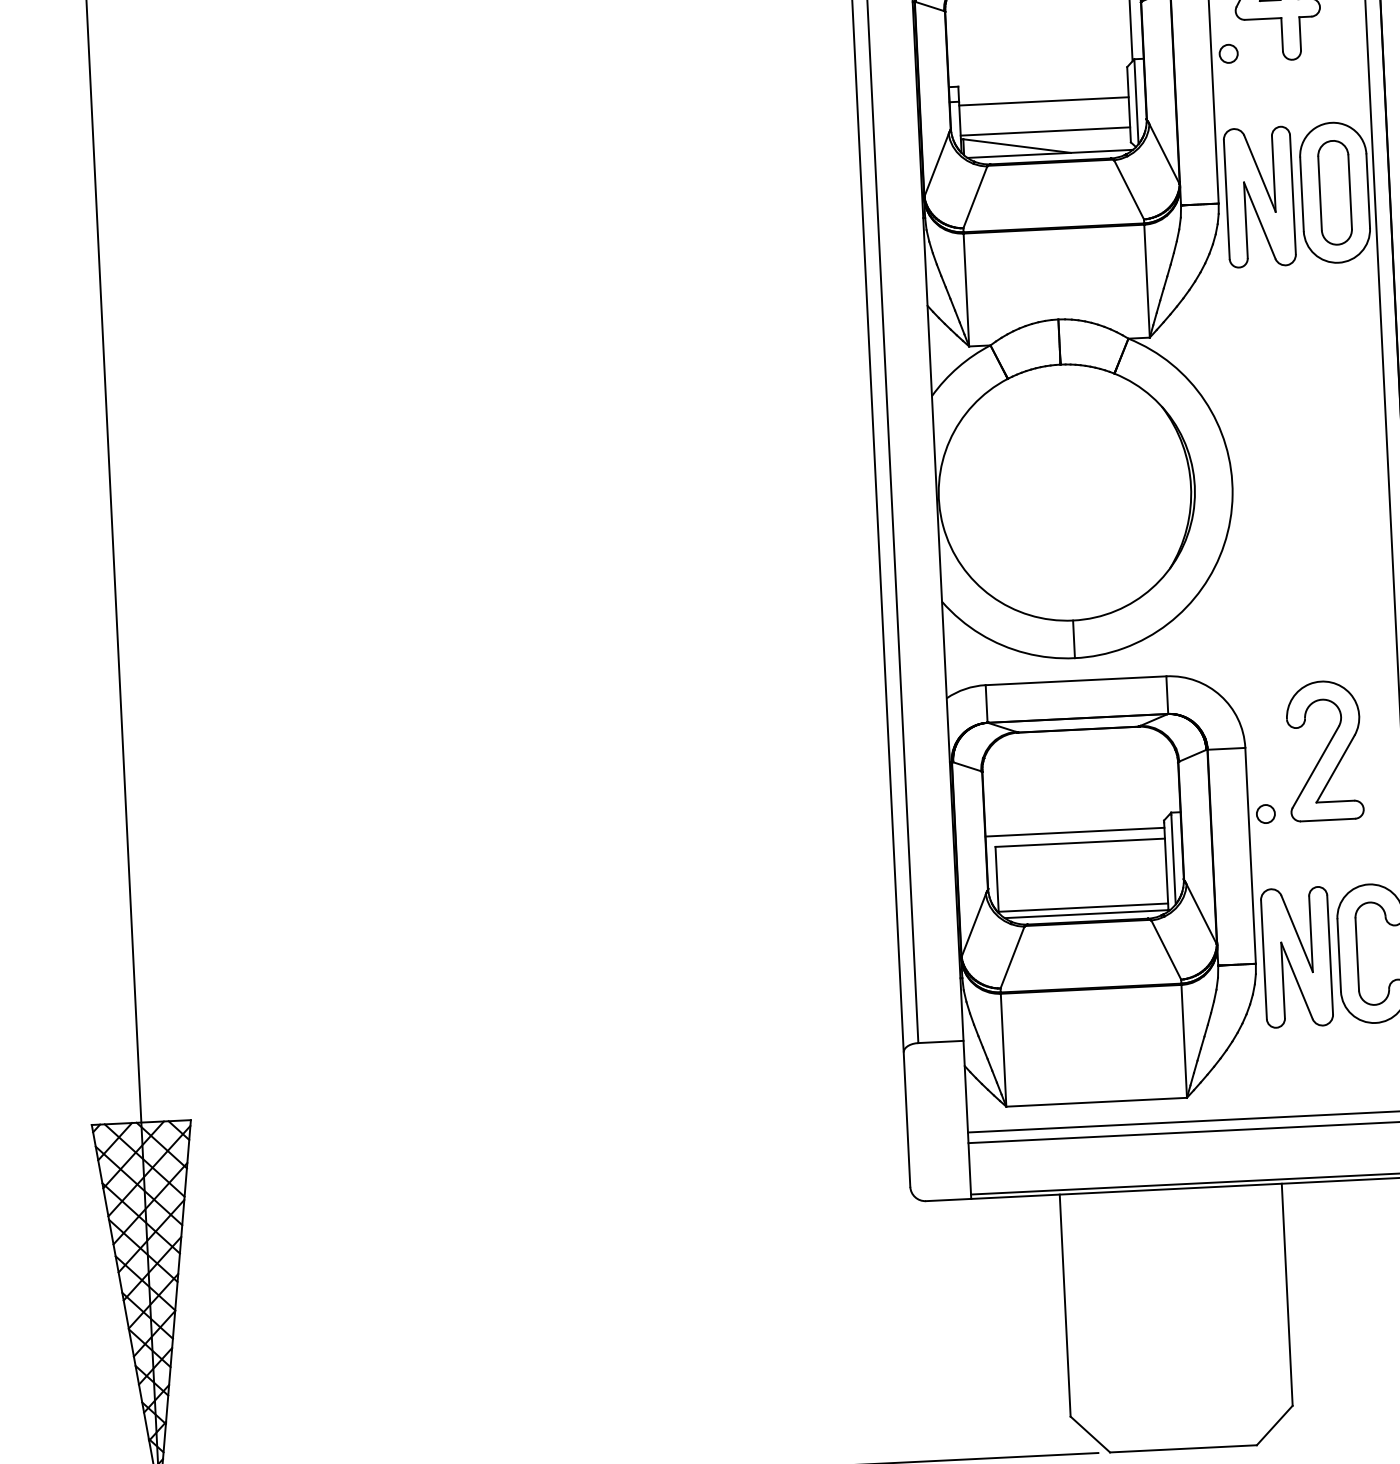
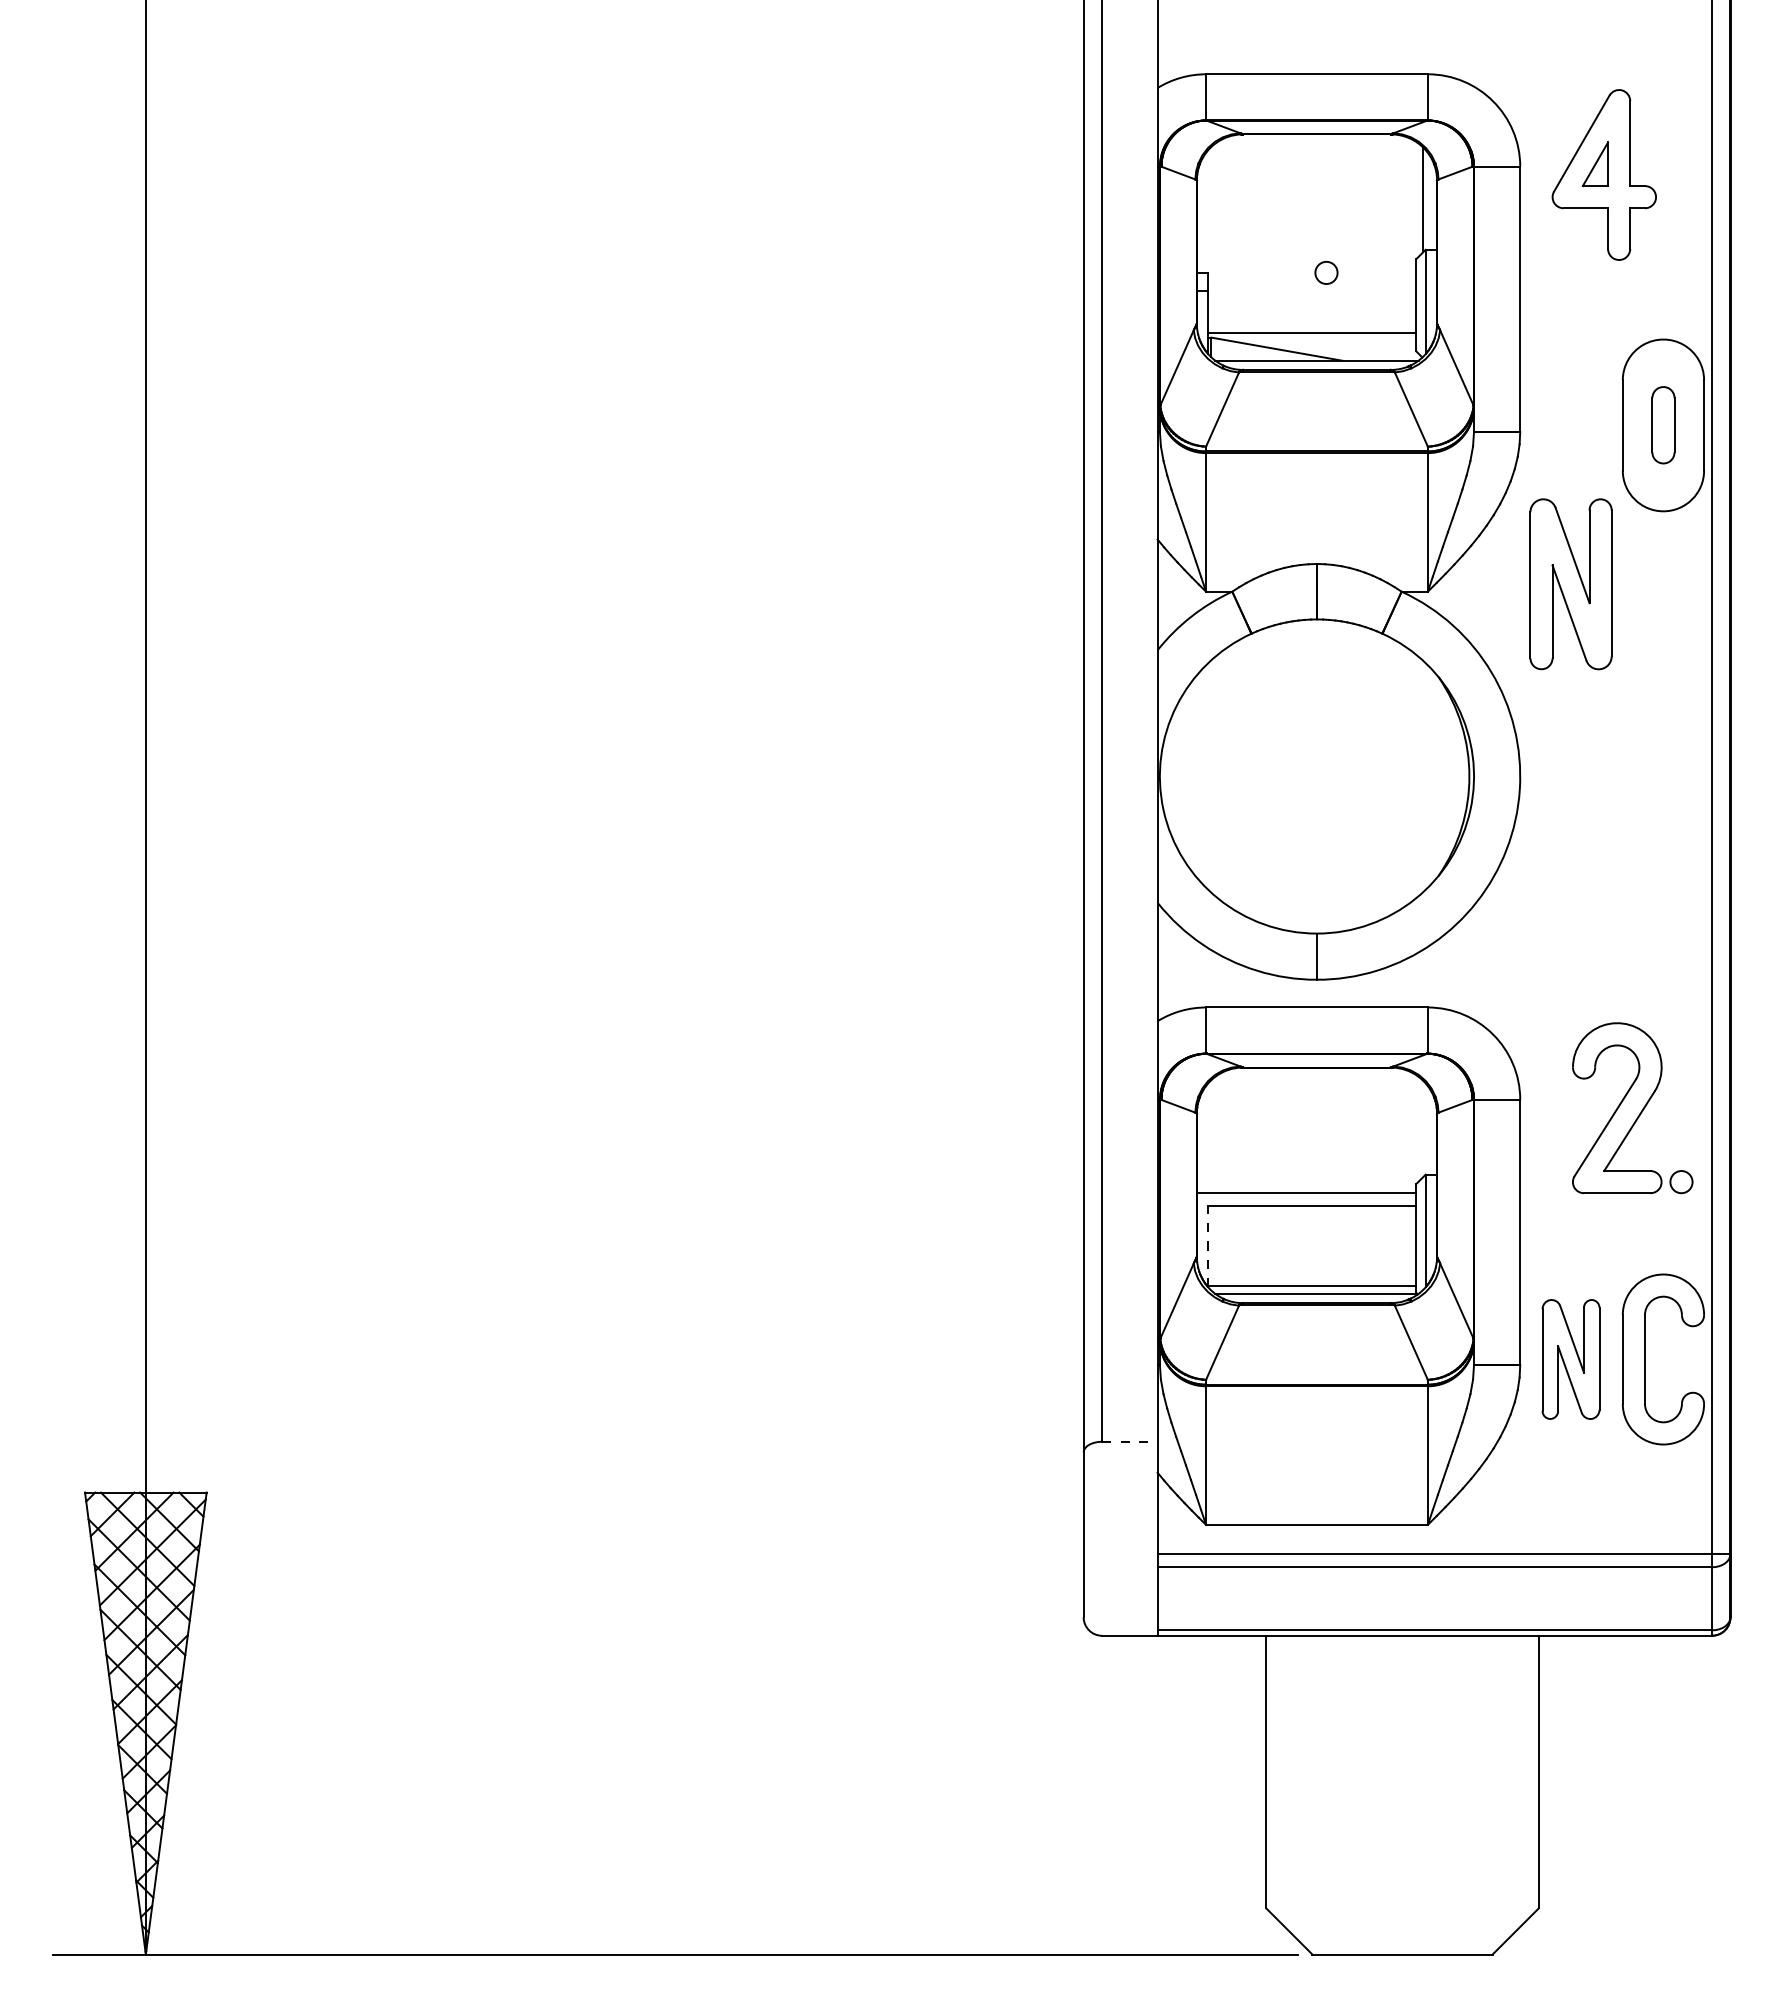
circle: (1228, 53) -> (1326, 272), moved
line: (1044, 101) -> (1312, 296), removed
part: (1335, 192) -> (1663, 424), size x0.6
part: (1259, 197) -> (1570, 584), moved
circle: (1265, 814) -> (1681, 1182), moved
line: (997, 879) -> (1208, 1246), solid -> dashed
part: (1296, 957) -> (1570, 1359), size x0.7
line: (940, 1041) -> (1129, 1441), solid -> dashed

